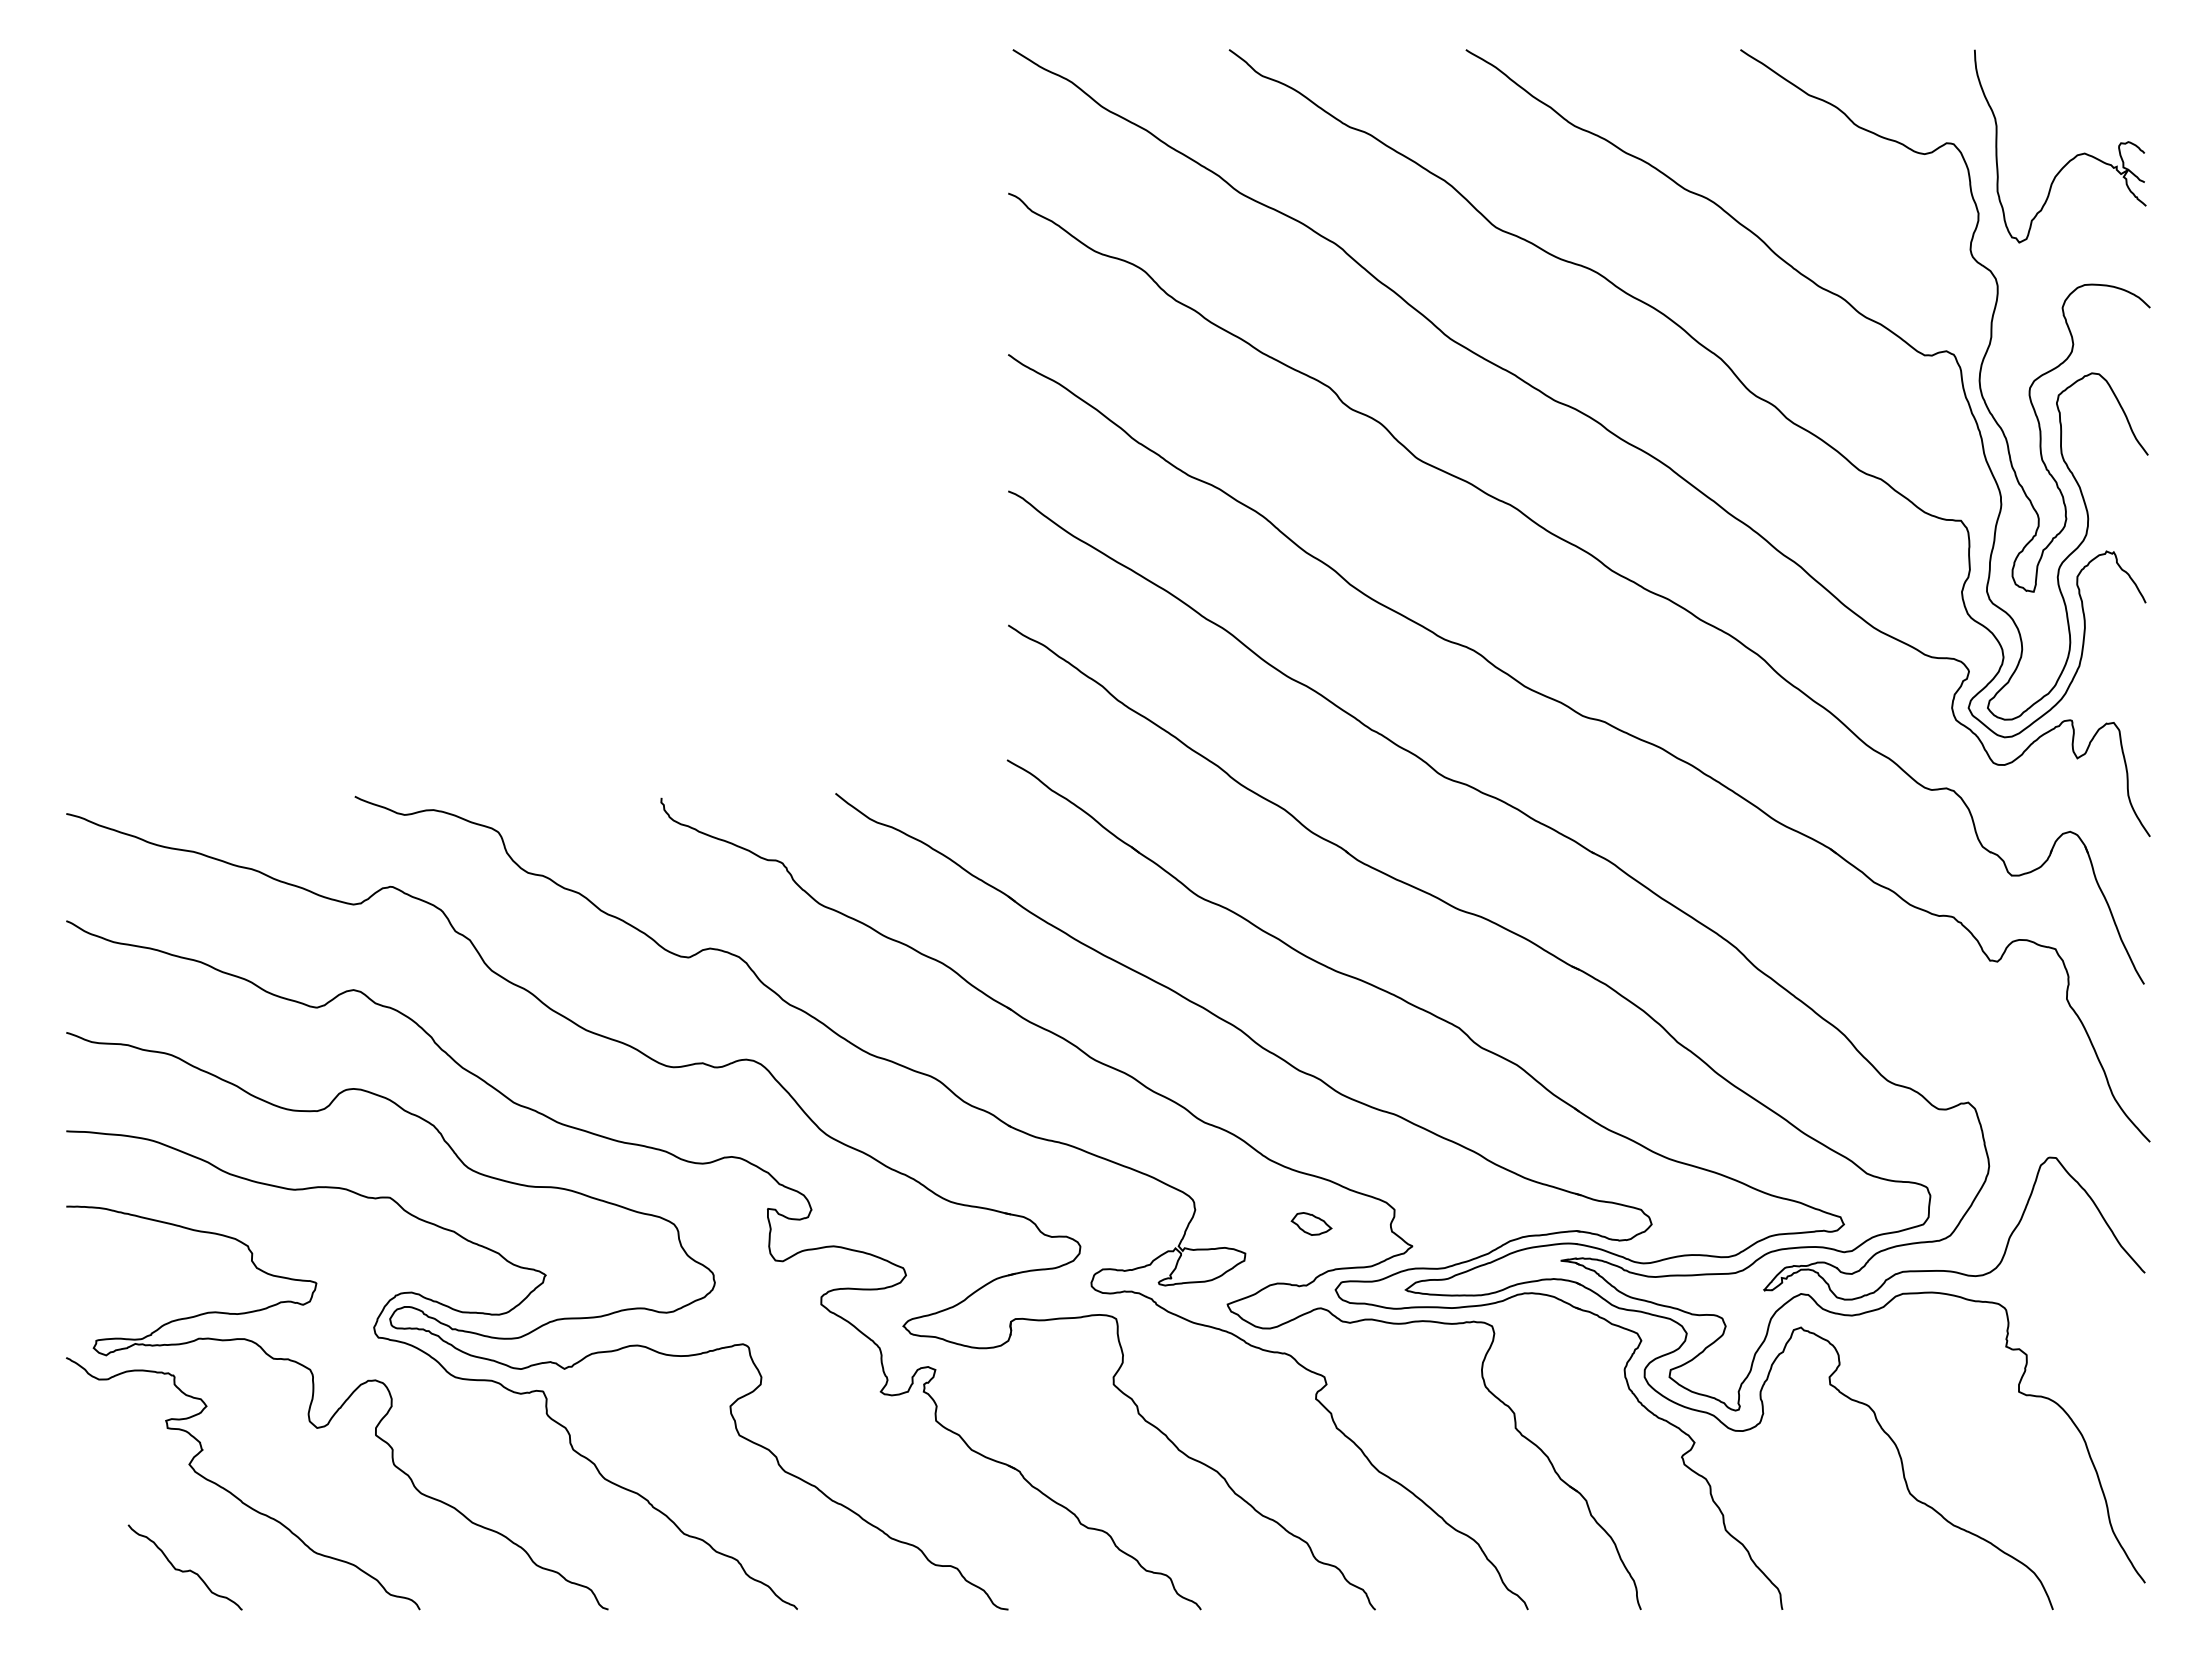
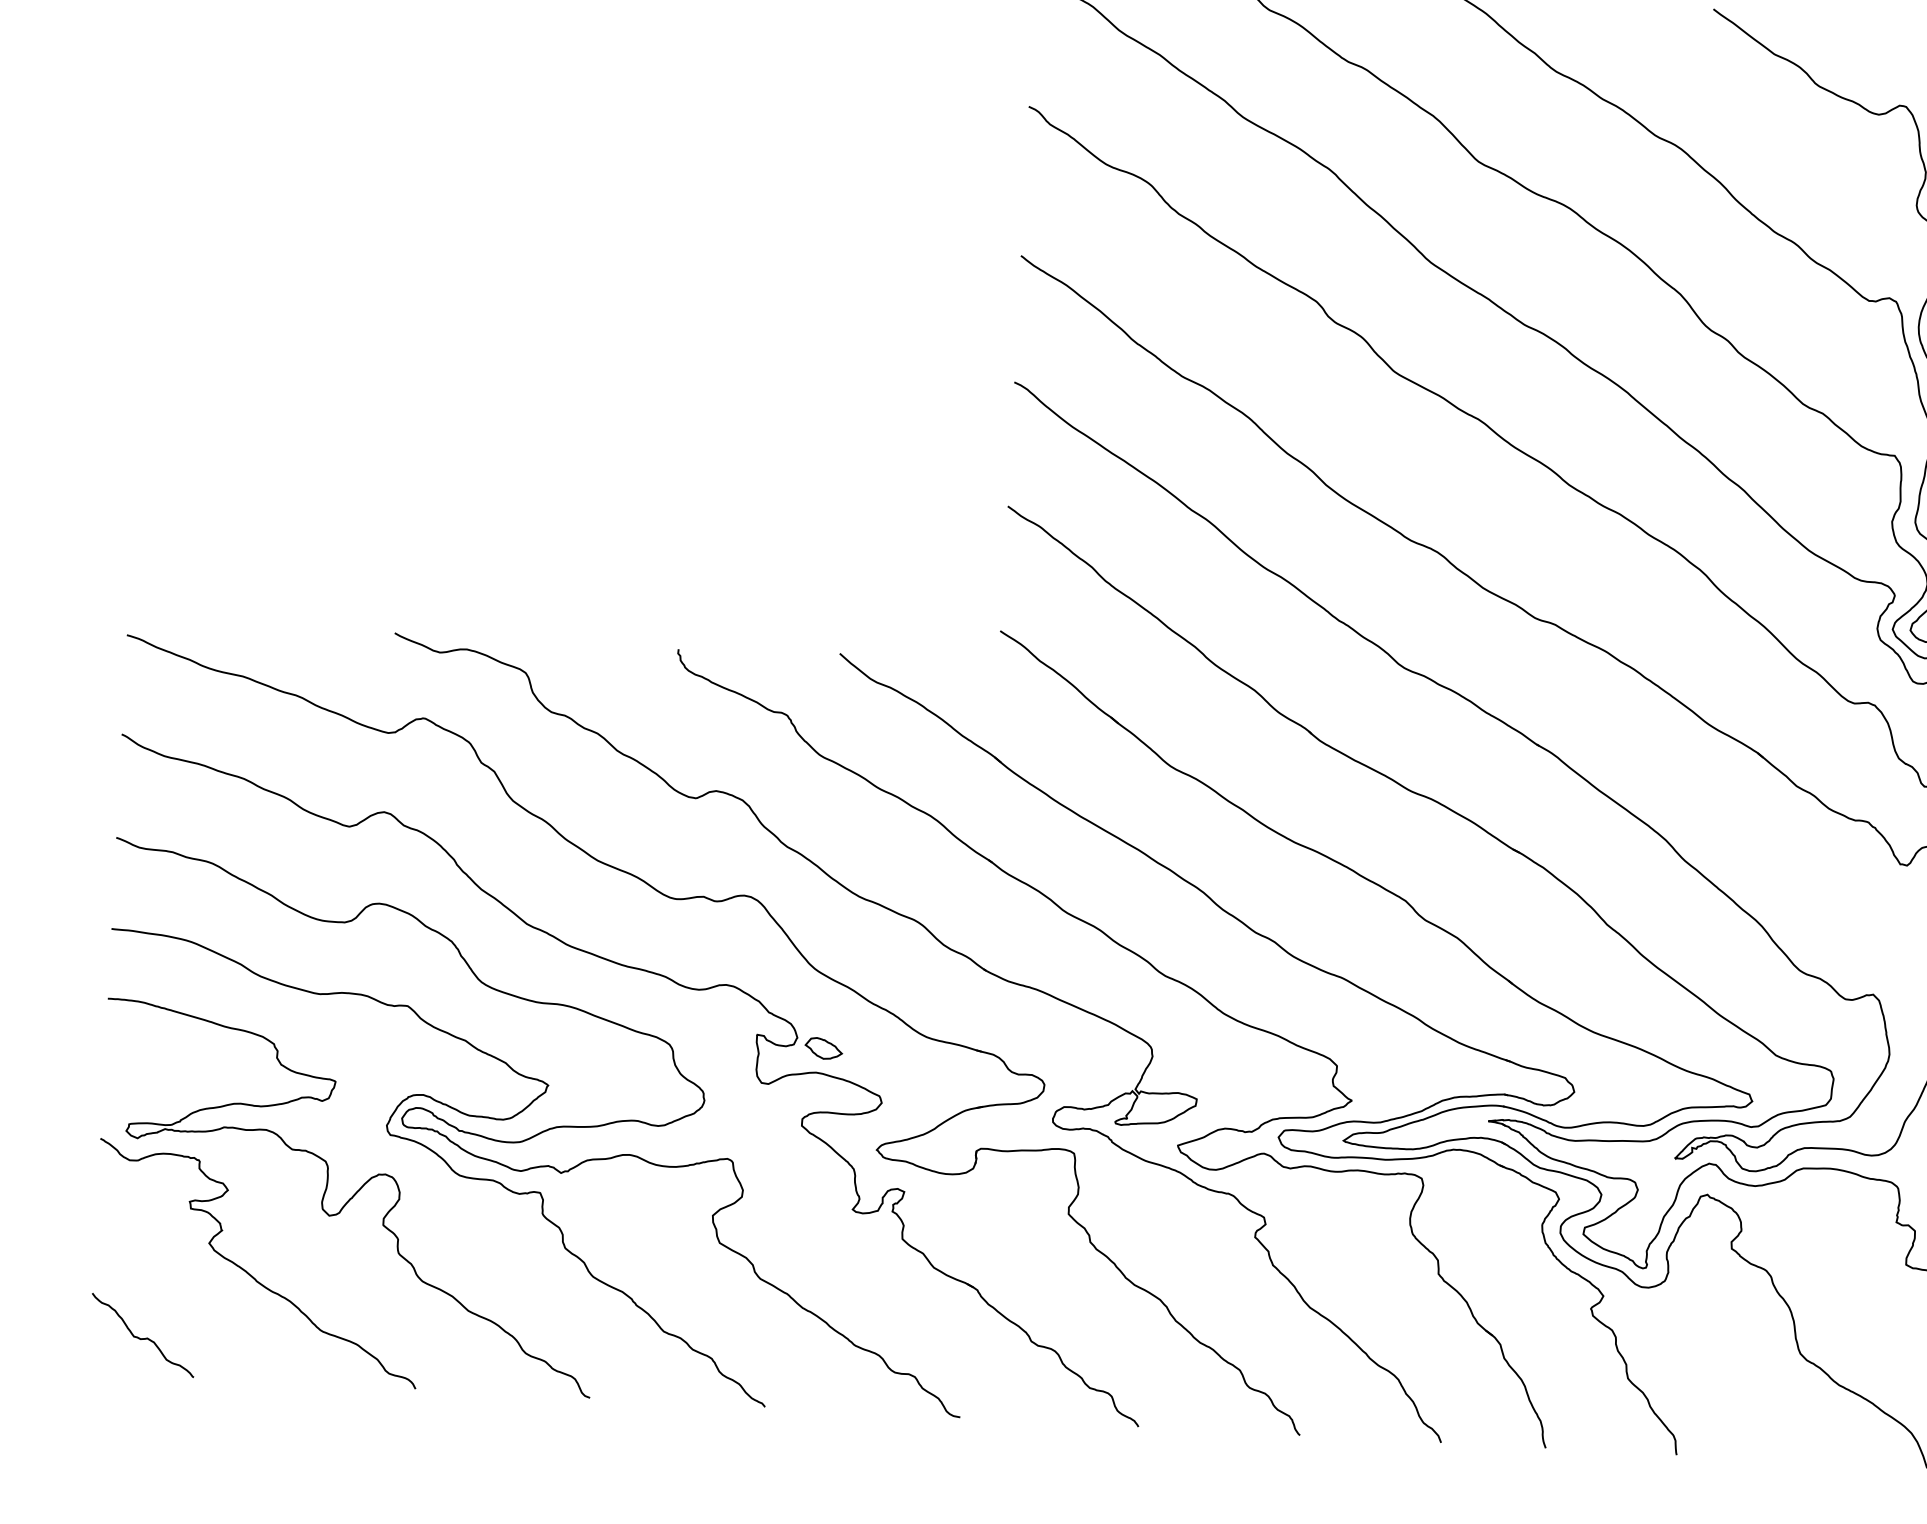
part: (1311, 1223) -> (823, 1048), moved
curve: (184, 1570) -> (142, 1338), moved

